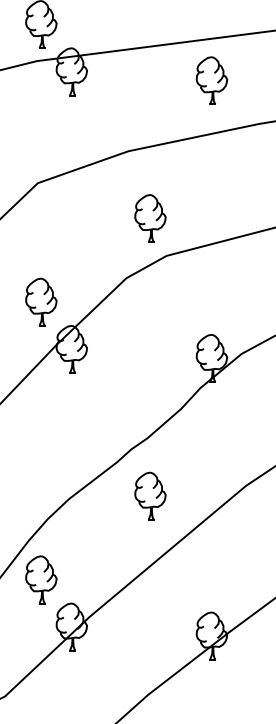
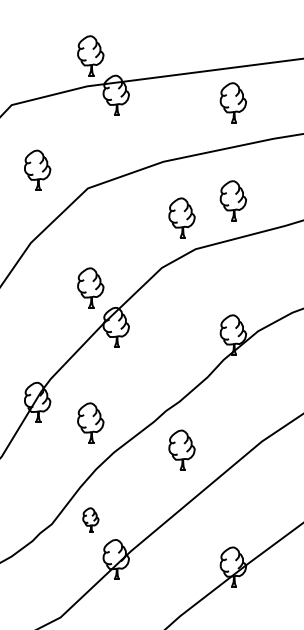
part: (210, 197) -> (232, 200), added
part: (41, 463) -> (90, 422), added
part: (41, 579) -> (90, 519), size x0.6

